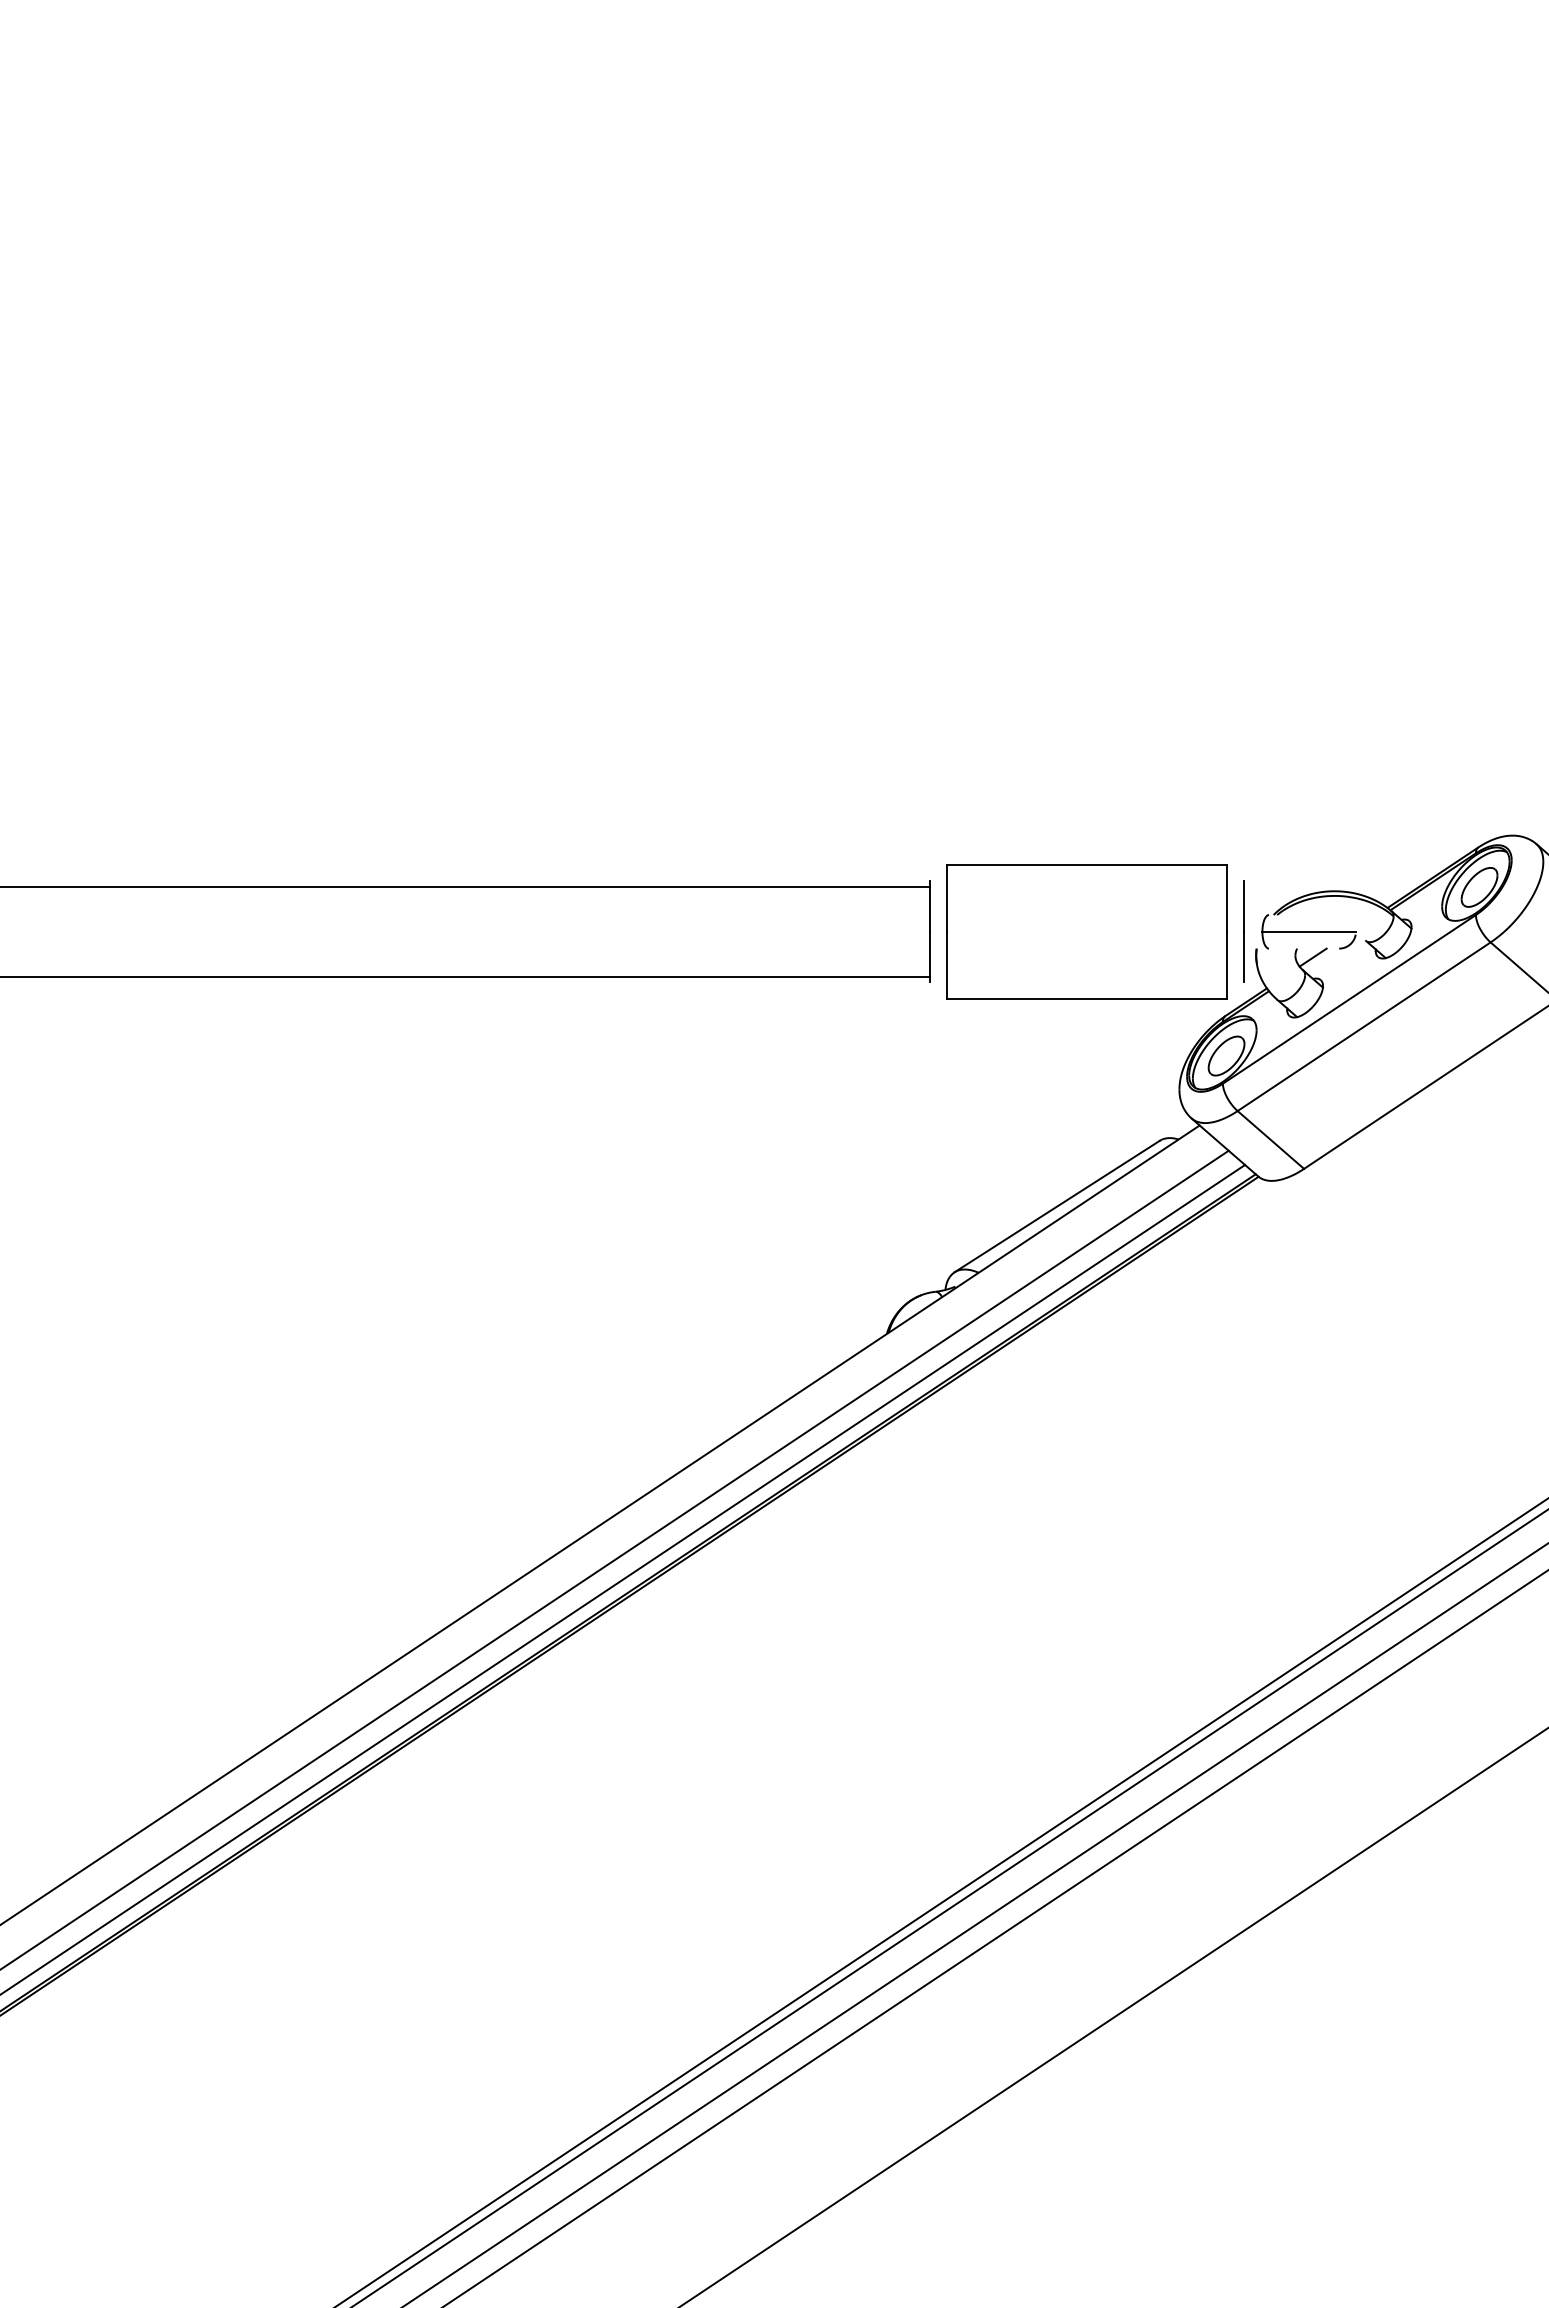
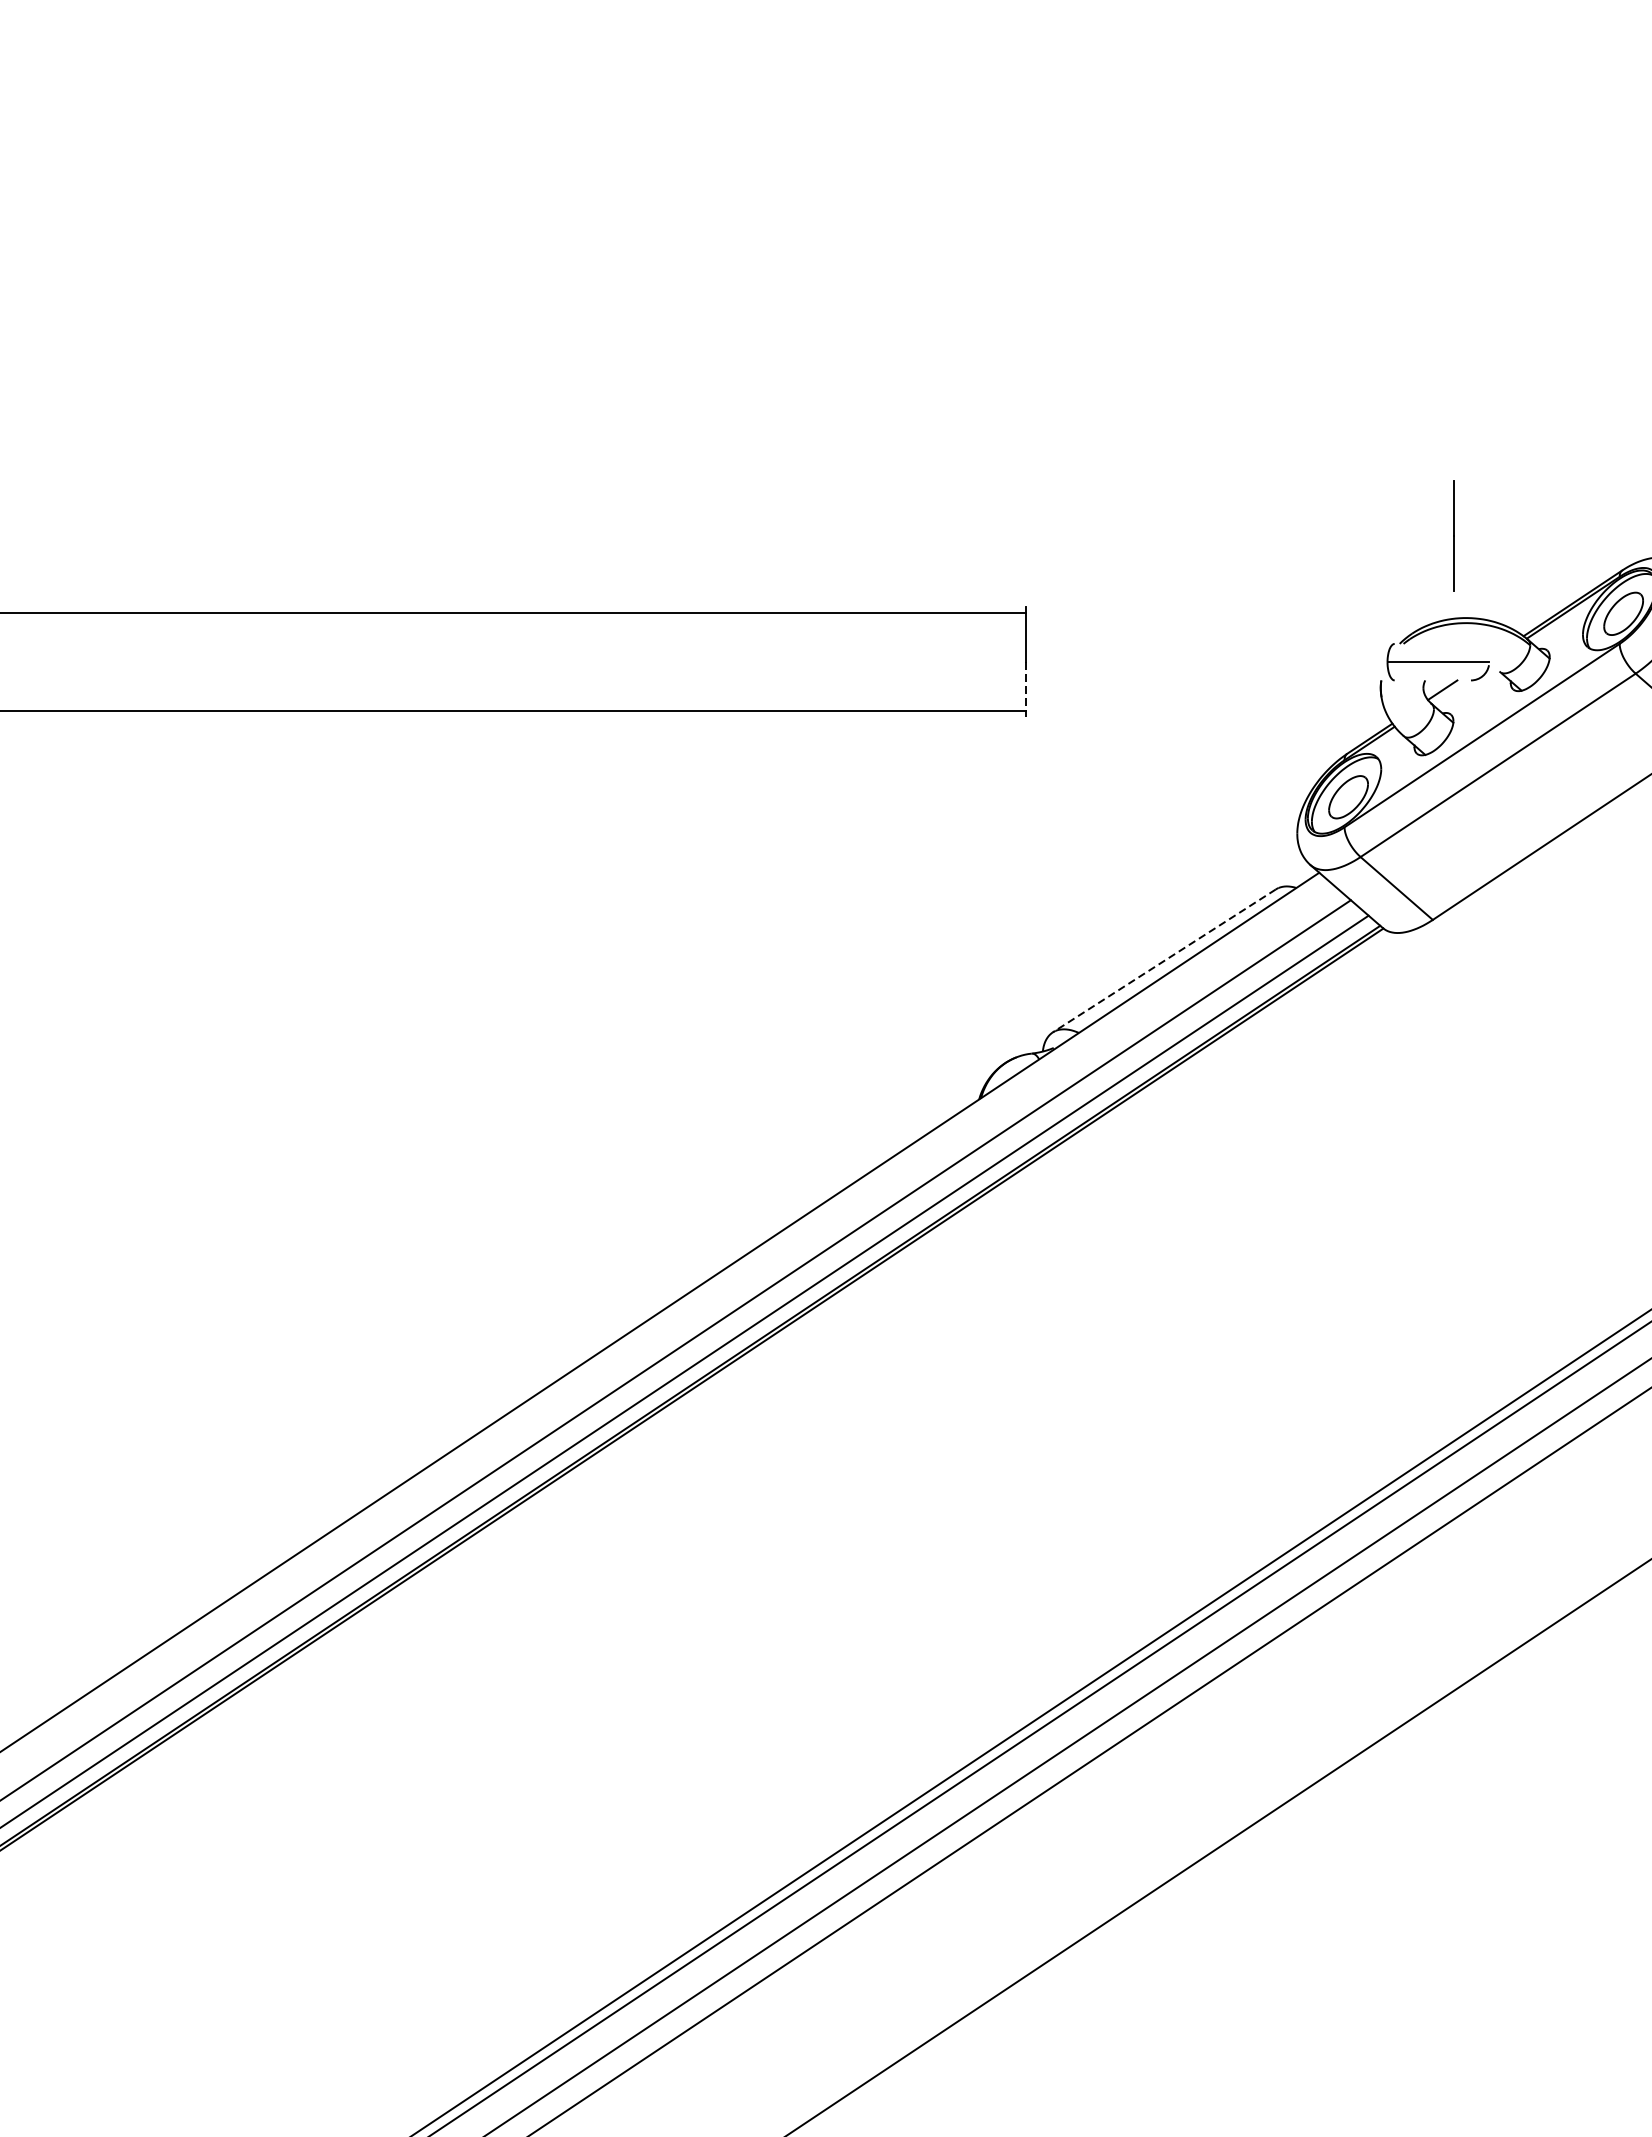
part: (1086, 931) -> (1196, 661), removed
line: (1243, 931) -> (1453, 535), moved
line: (930, 957) -> (1026, 690), solid -> dashed
line: (1057, 1206) -> (1164, 960), solid -> dashed

